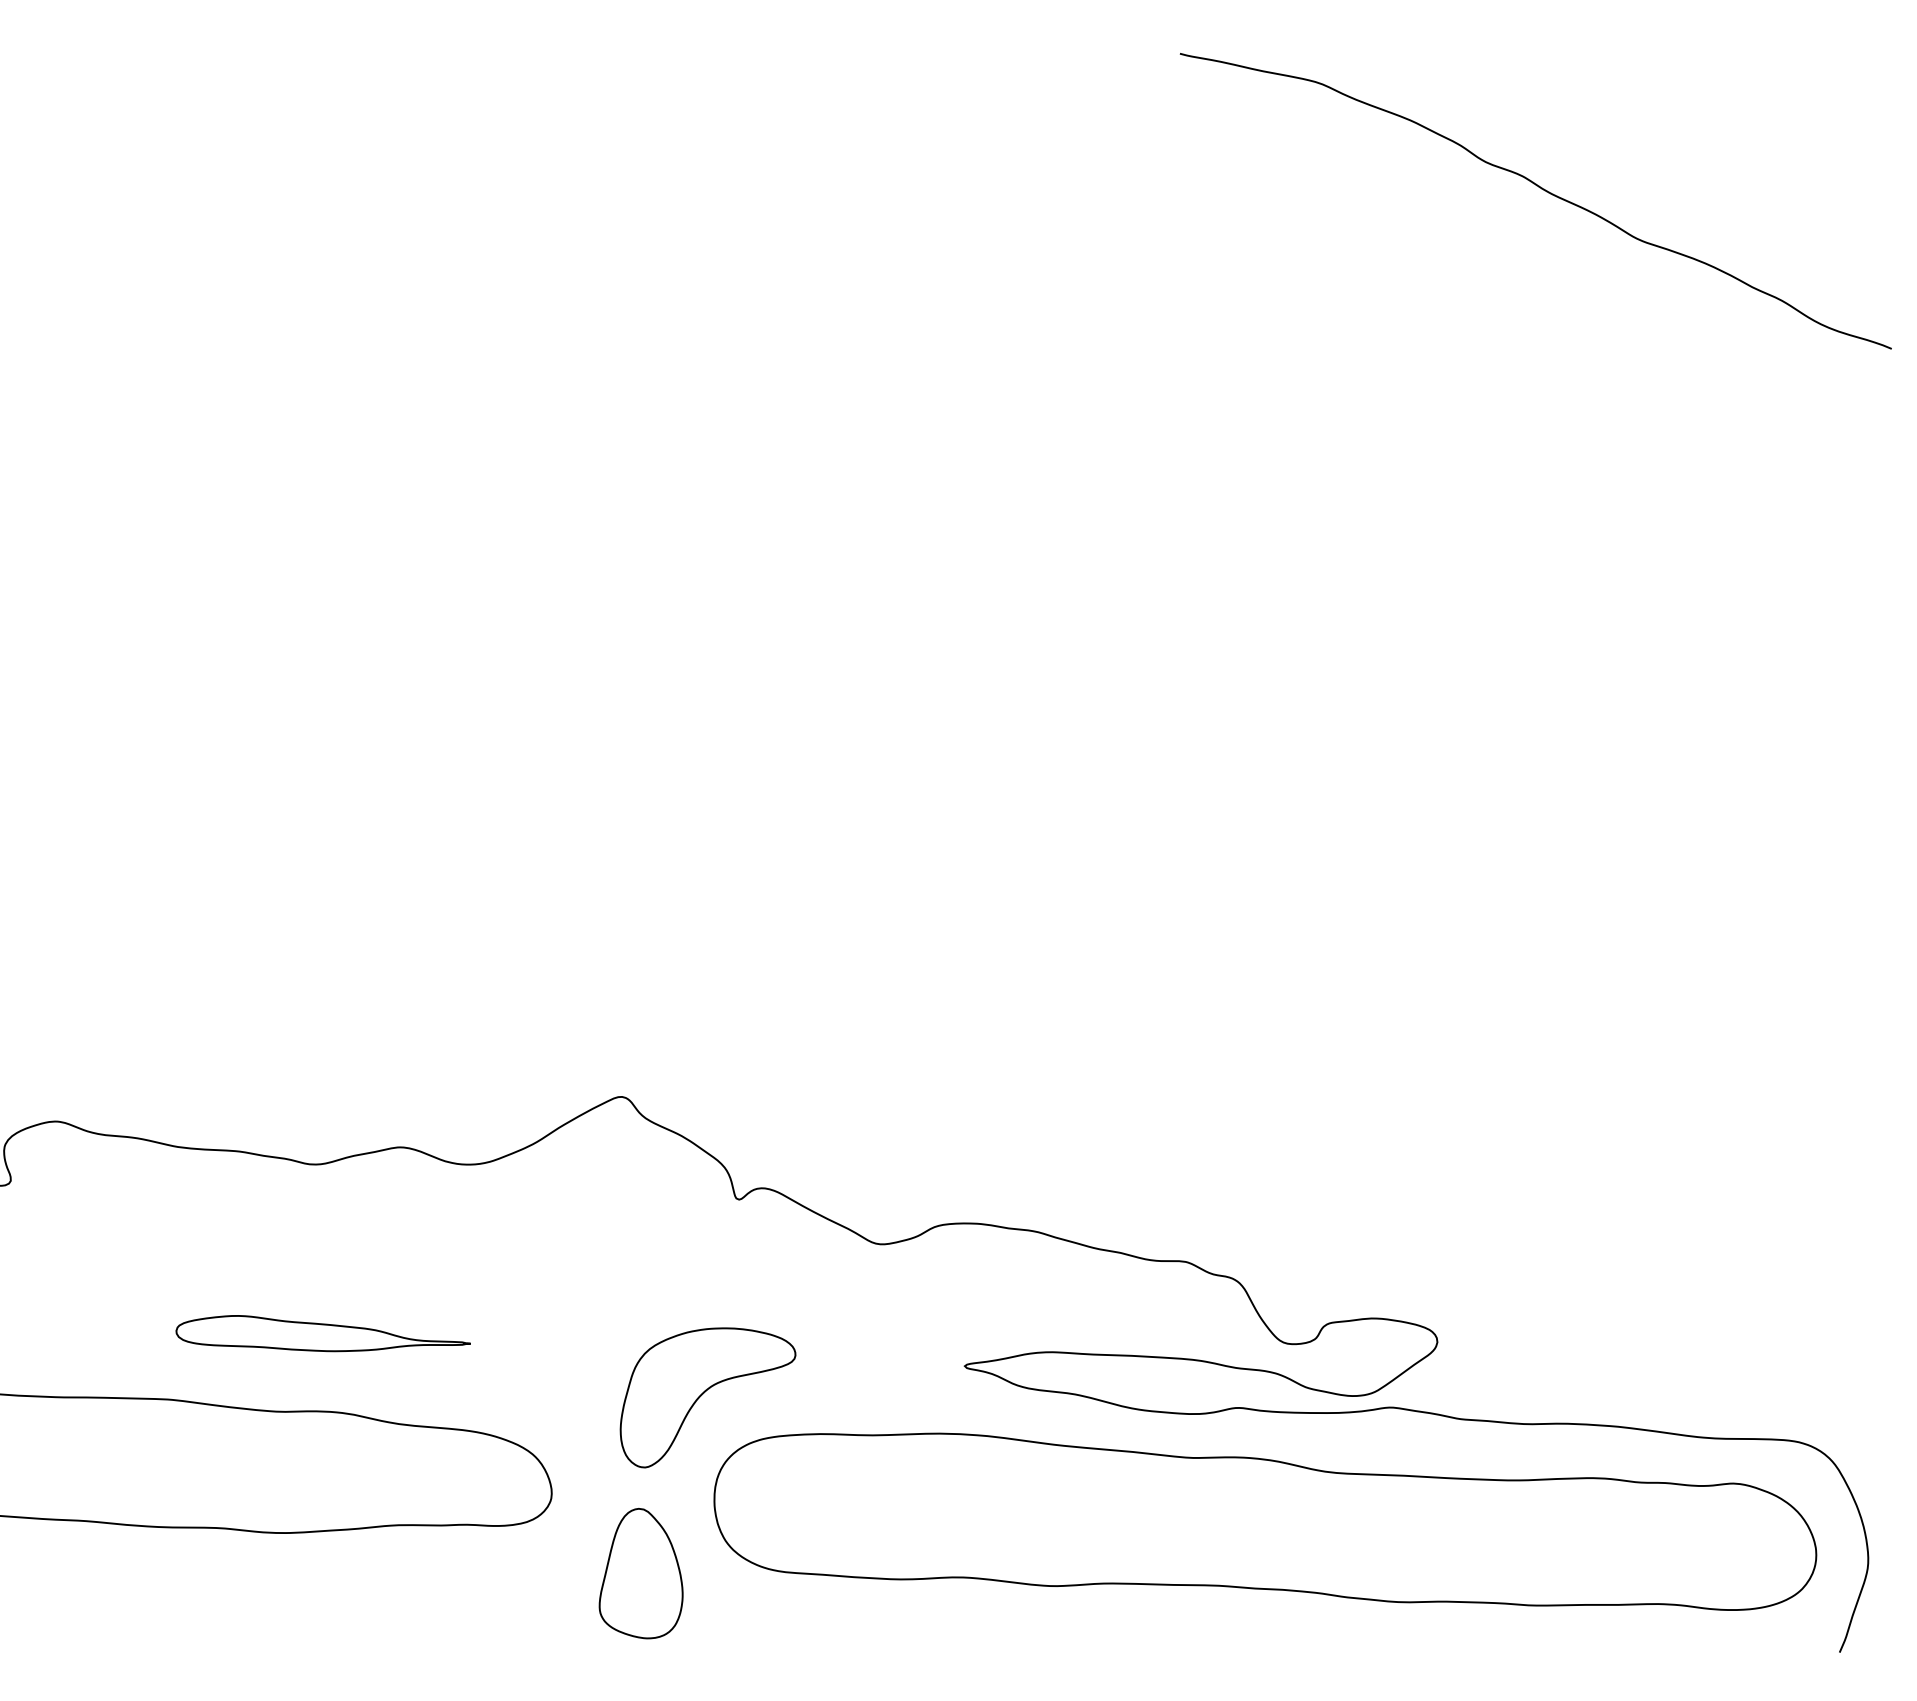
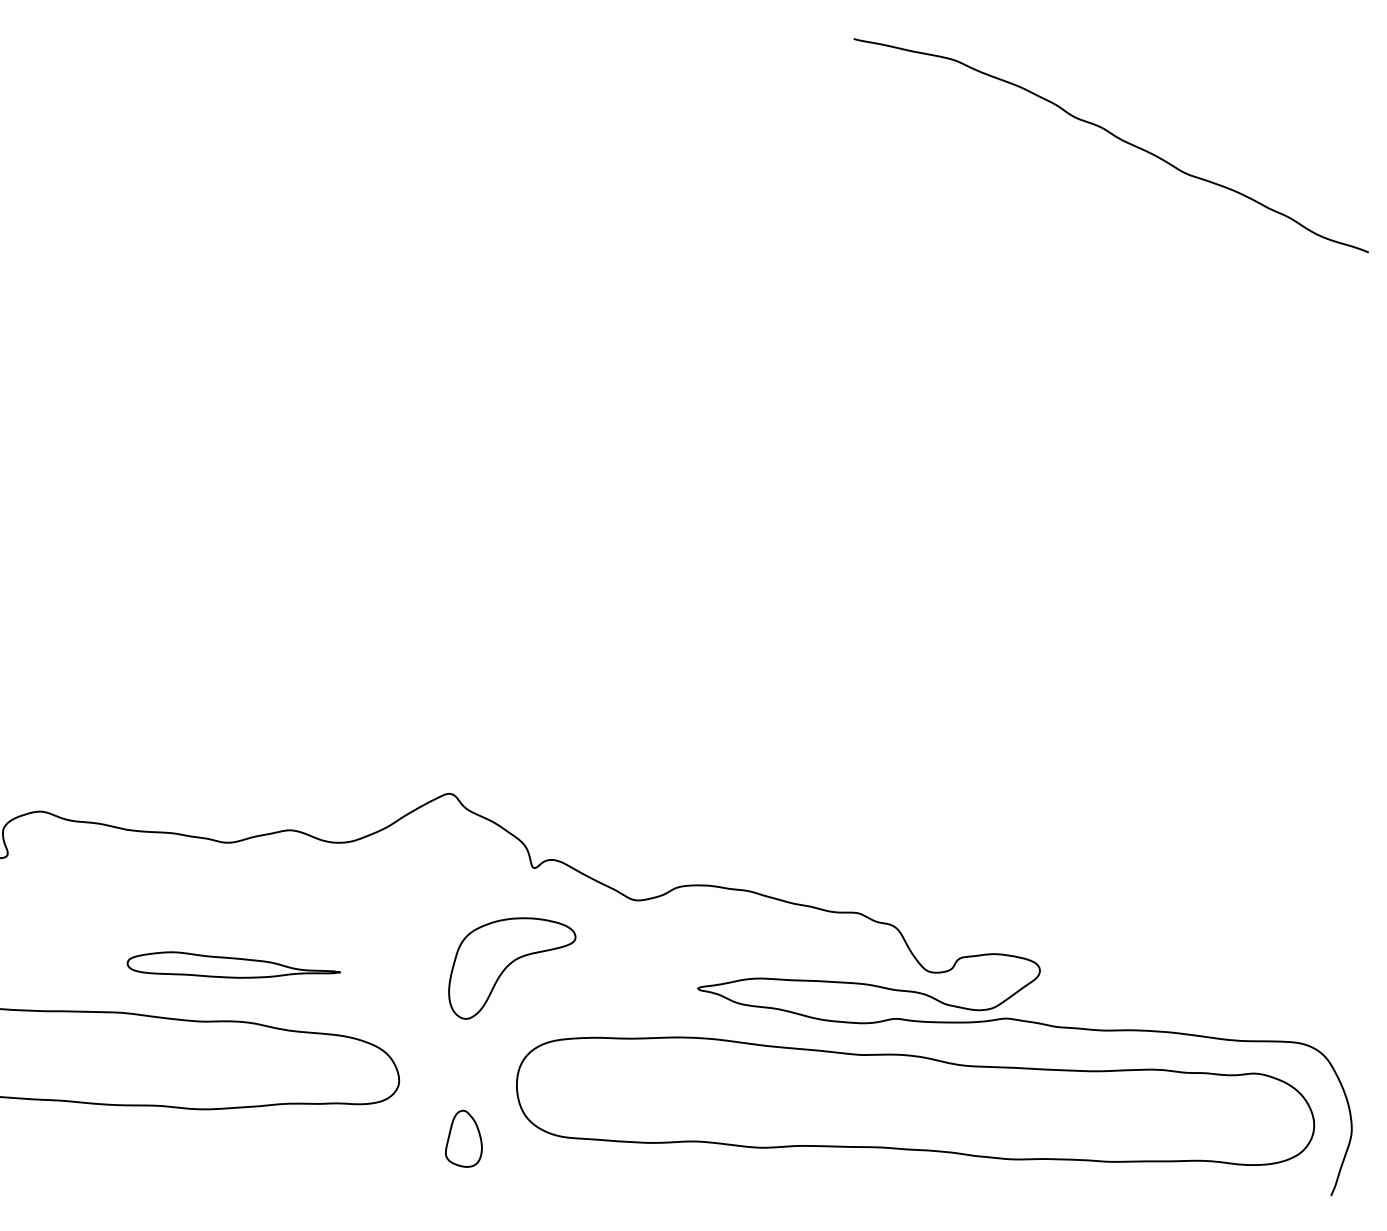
part: (708, 1397) -> (512, 968), moved
part: (640, 1573) -> (463, 1138), size x0.6

